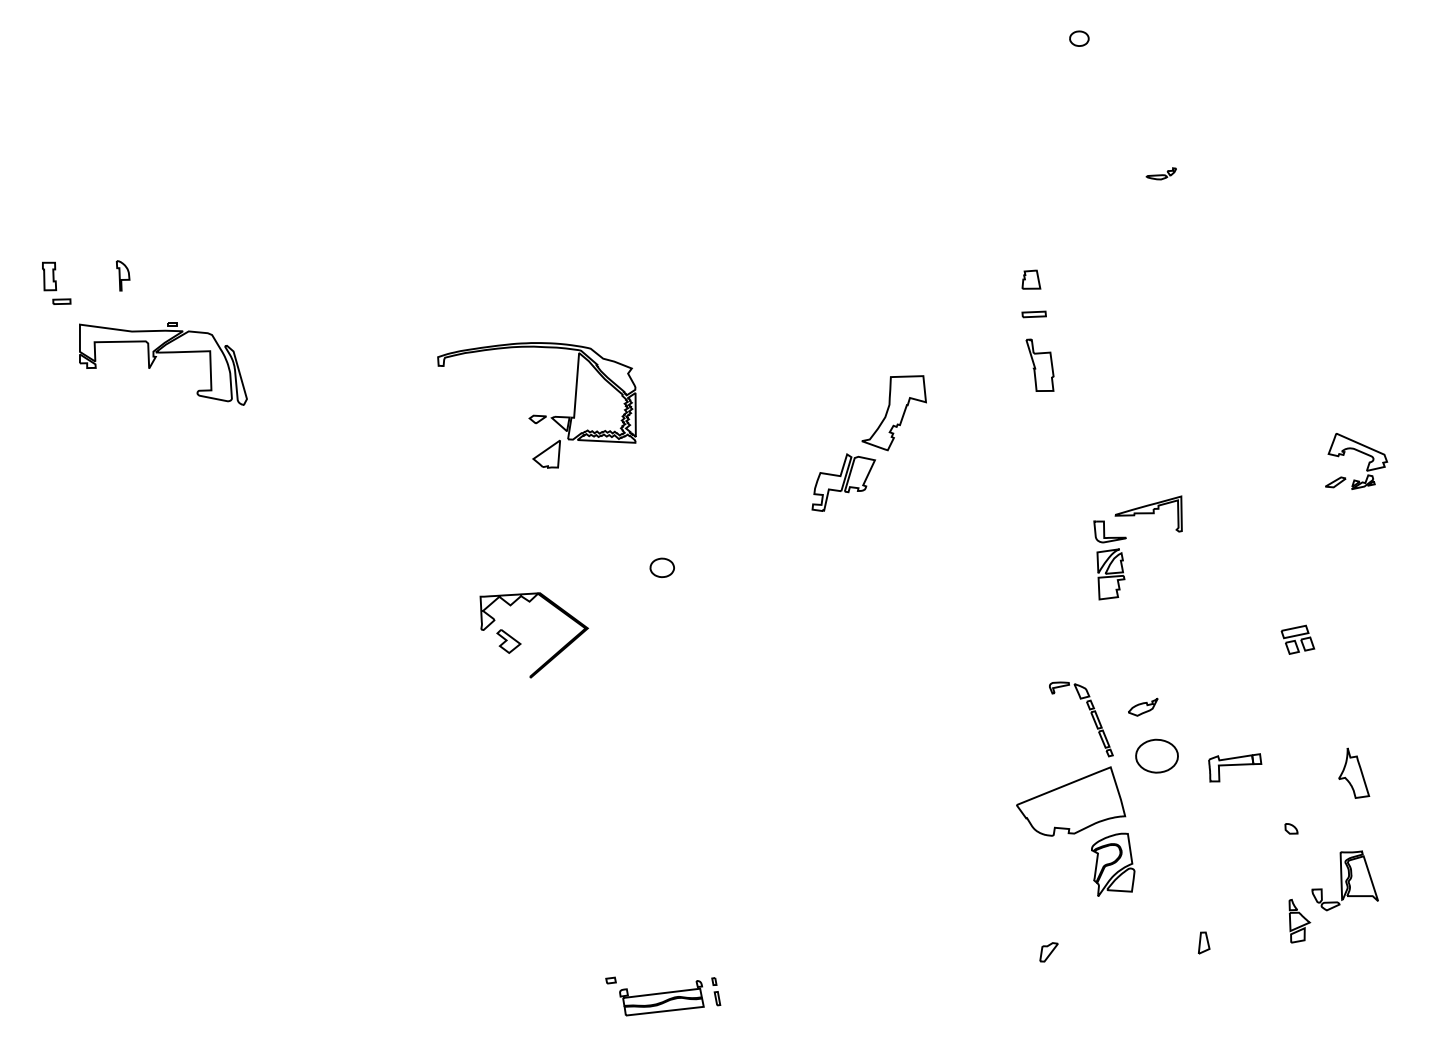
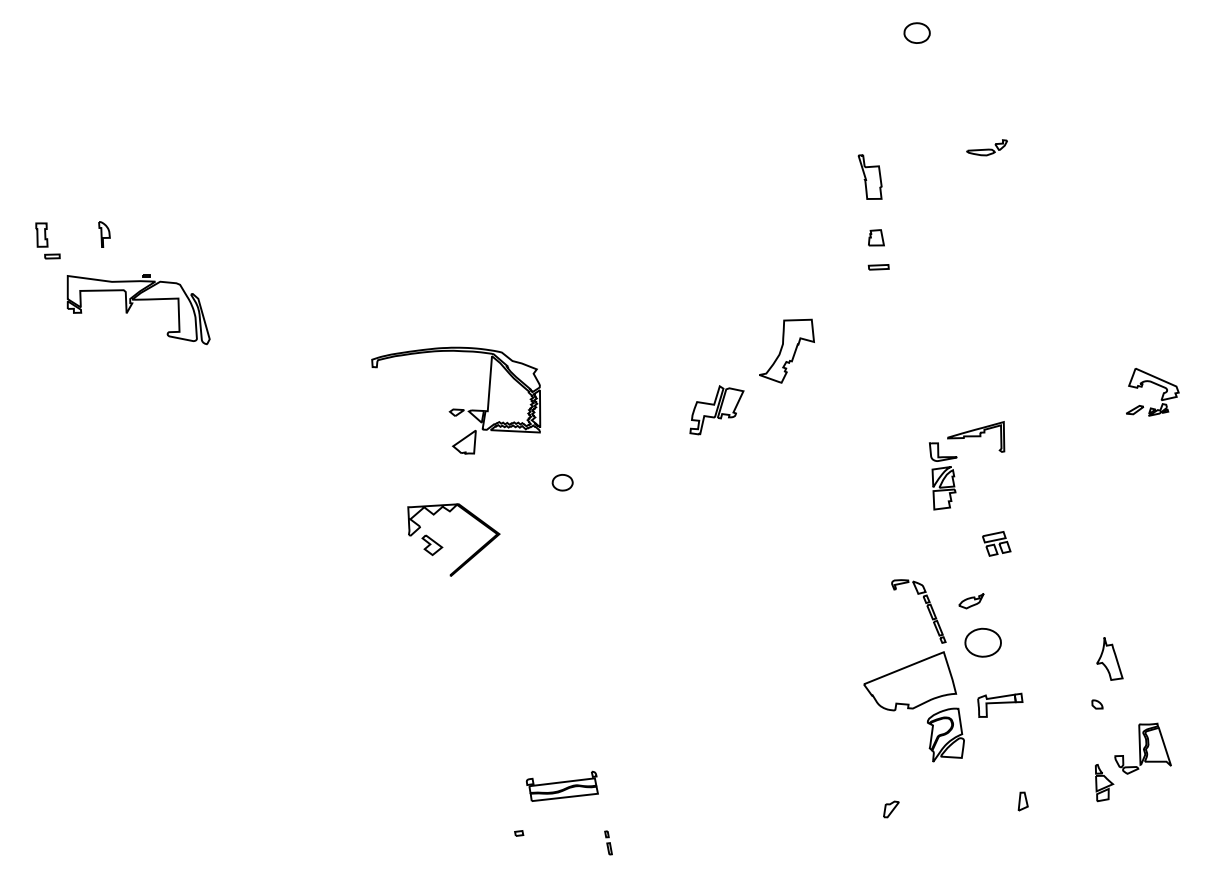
part: (1079, 38) -> (917, 32), size x1.6
part: (1160, 173) -> (986, 147), size x1.6
part: (1039, 364) -> (869, 176), moved
part: (893, 413) -> (786, 351), moved
part: (535, 414) -> (454, 408), moved
part: (1297, 639) -> (996, 543), moved
part: (1235, 767) -> (1000, 705), moved
part: (1354, 772) -> (1110, 658), moved
part: (661, 998) -> (562, 786), moved

